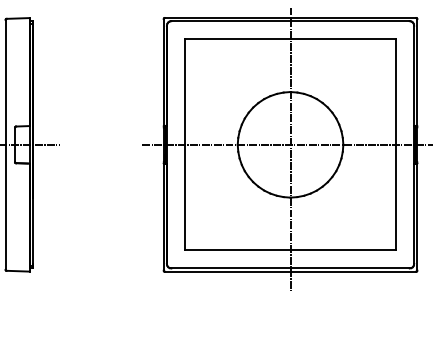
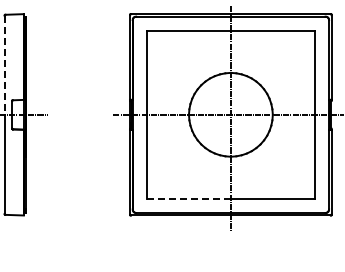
line: (5, 82) -> (4, 65), solid -> dashed
line: (237, 250) -> (188, 198), solid -> dashed

